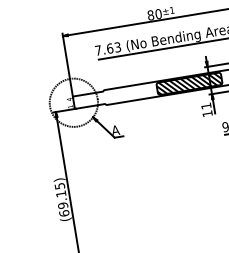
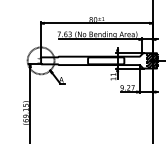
hatch: (189, 83) -> (106, 60), removed

